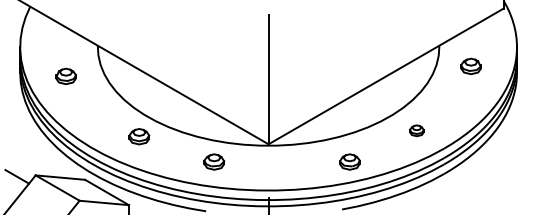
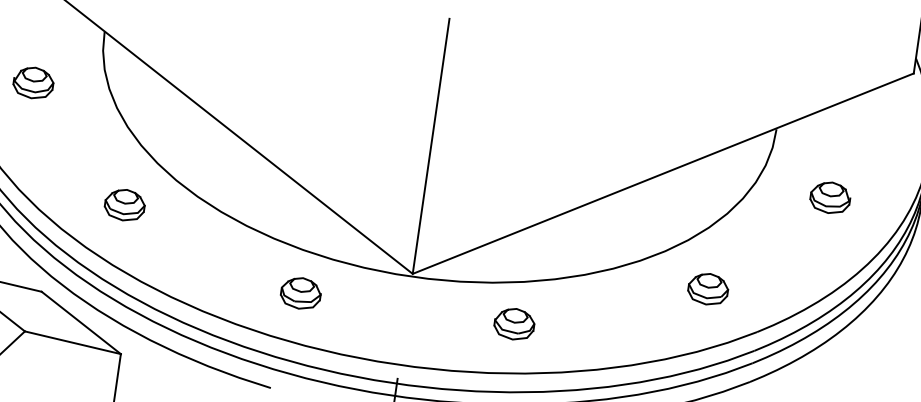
part: (470, 66) -> (829, 197), moved
part: (416, 130) -> (707, 288), size x1.43
part: (139, 136) -> (125, 204), moved
part: (349, 161) -> (513, 323), moved

